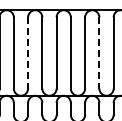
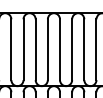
line: (28, 53) -> (23, 50), dashed -> solid
line: (99, 53) -> (84, 50), dashed -> solid

